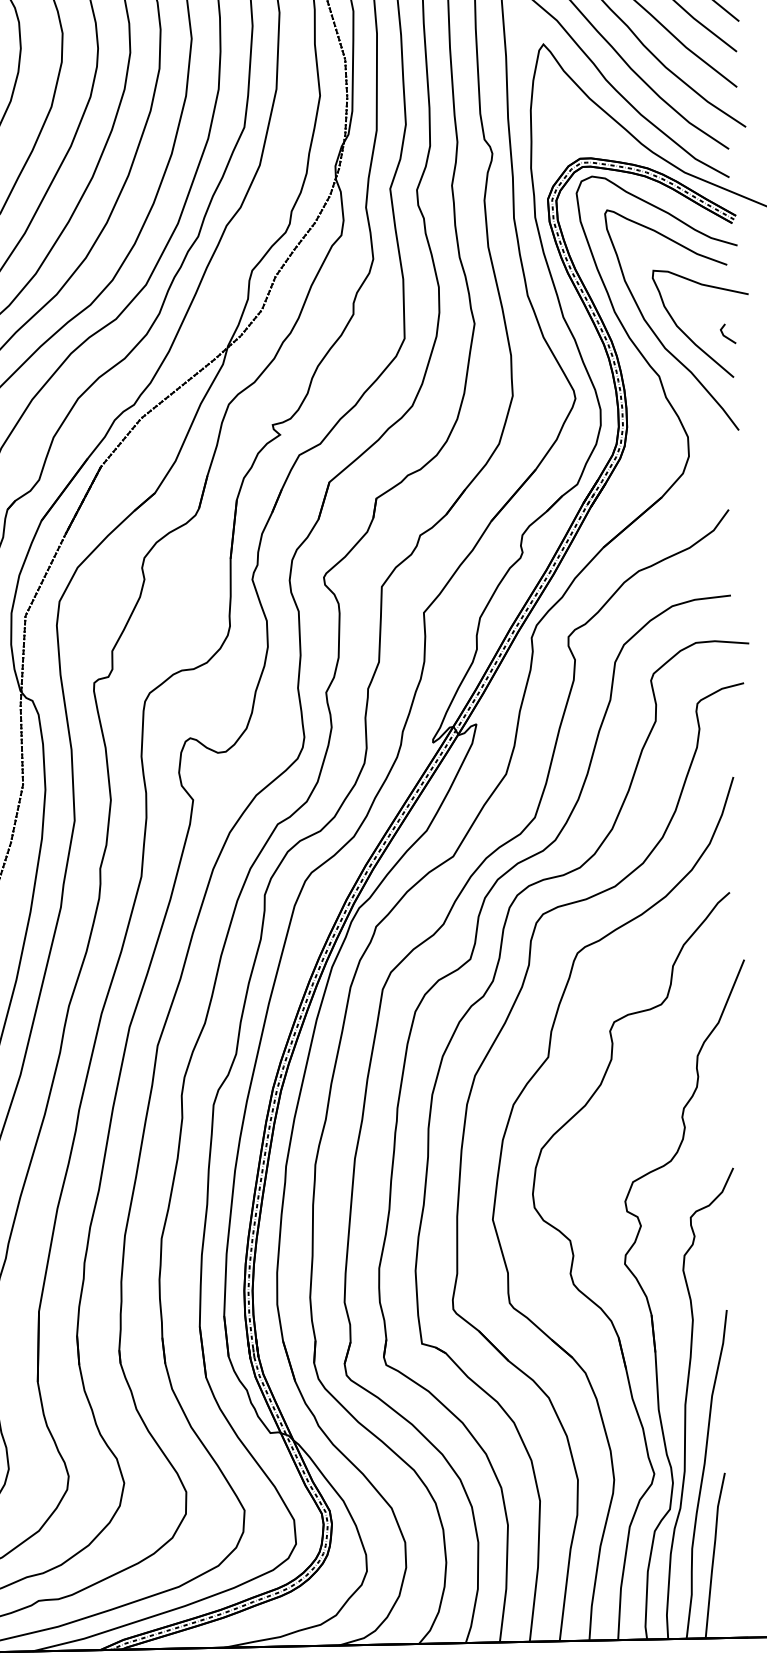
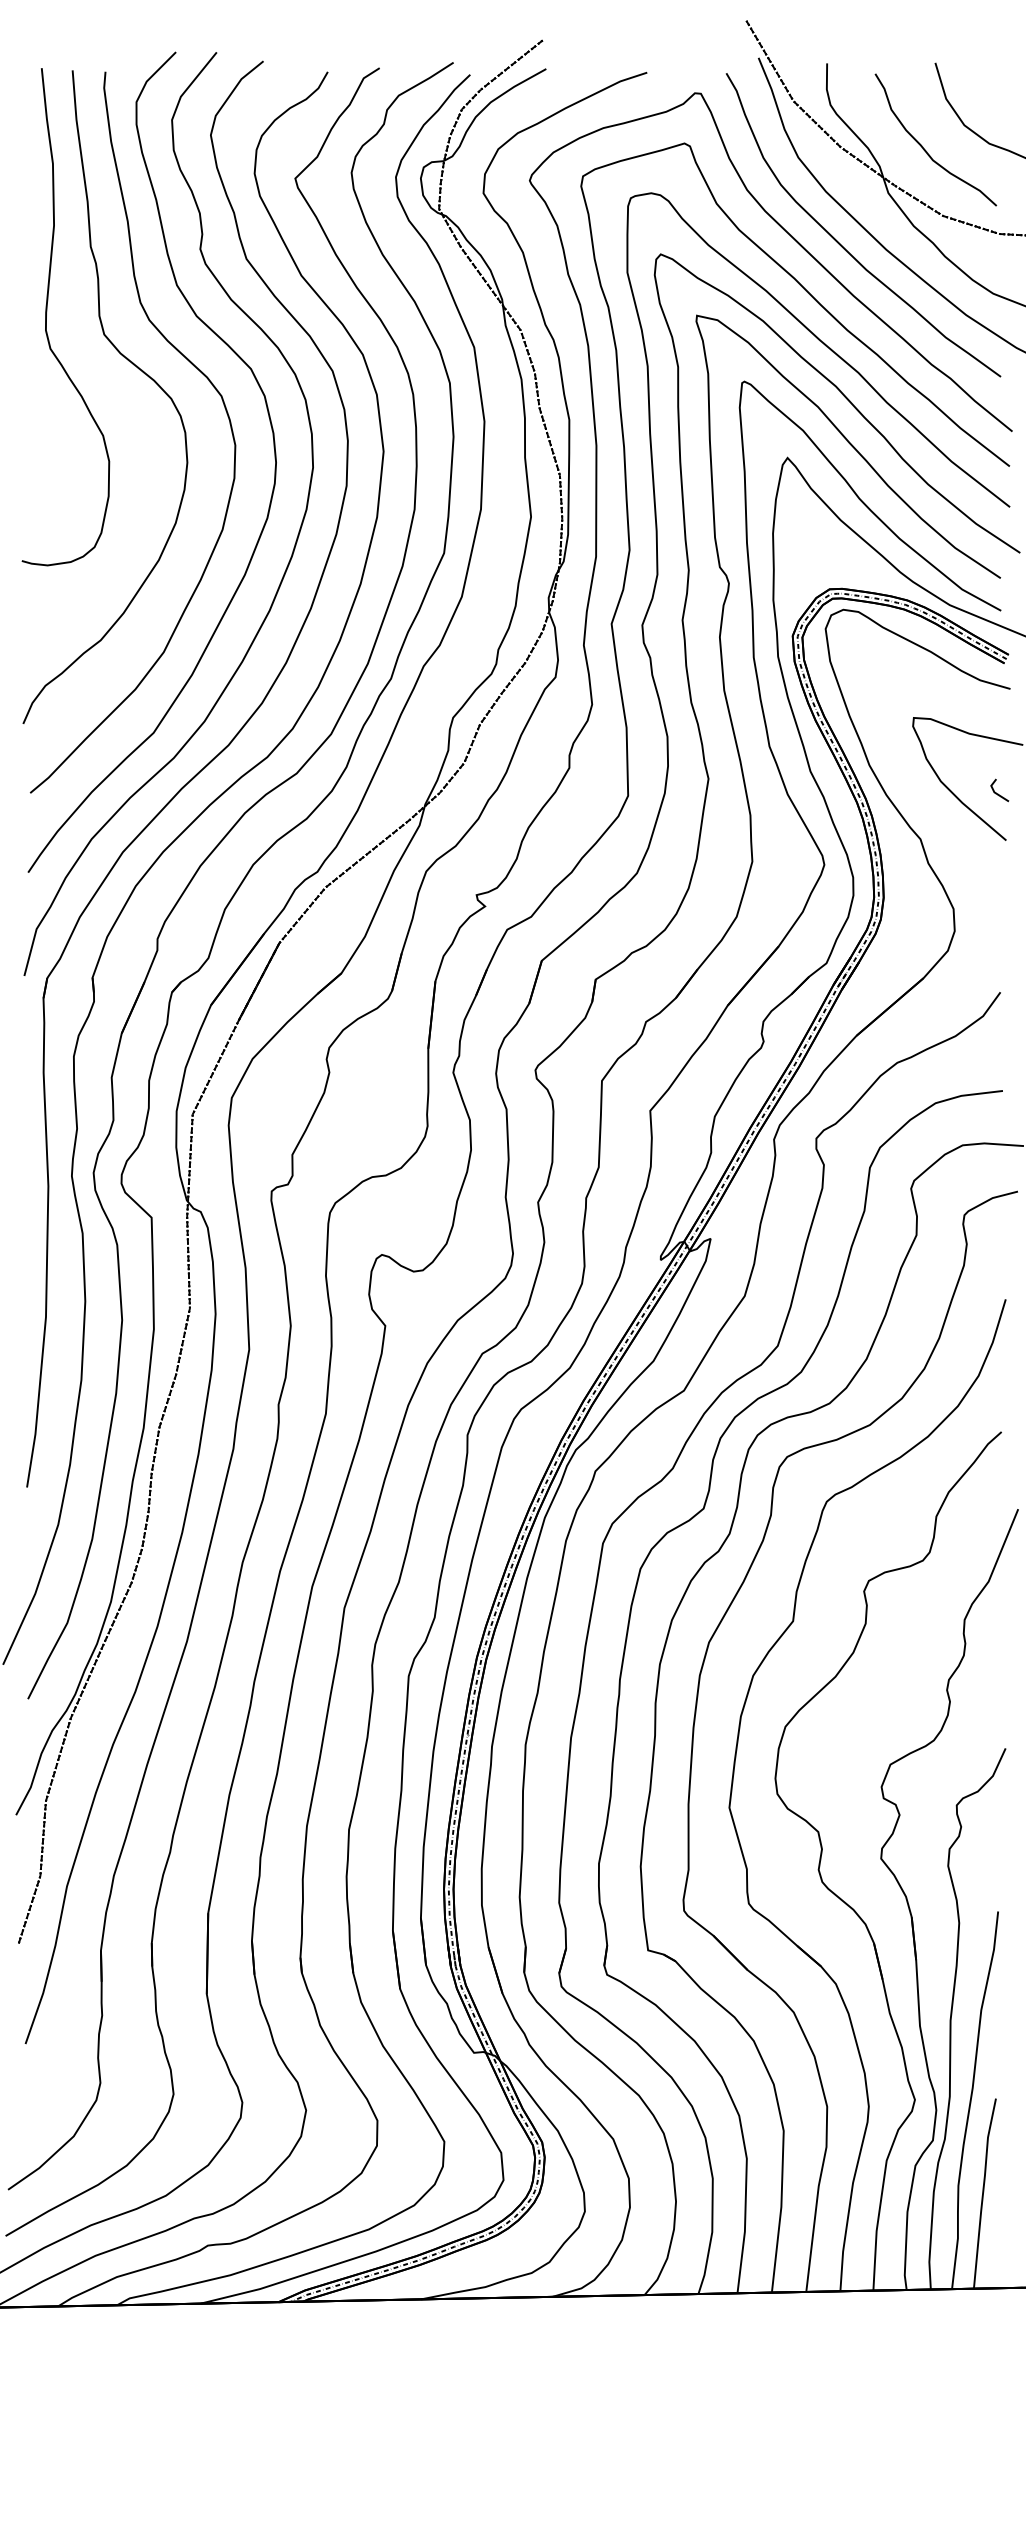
curve: (654, 332) -> (915, 788), removed

